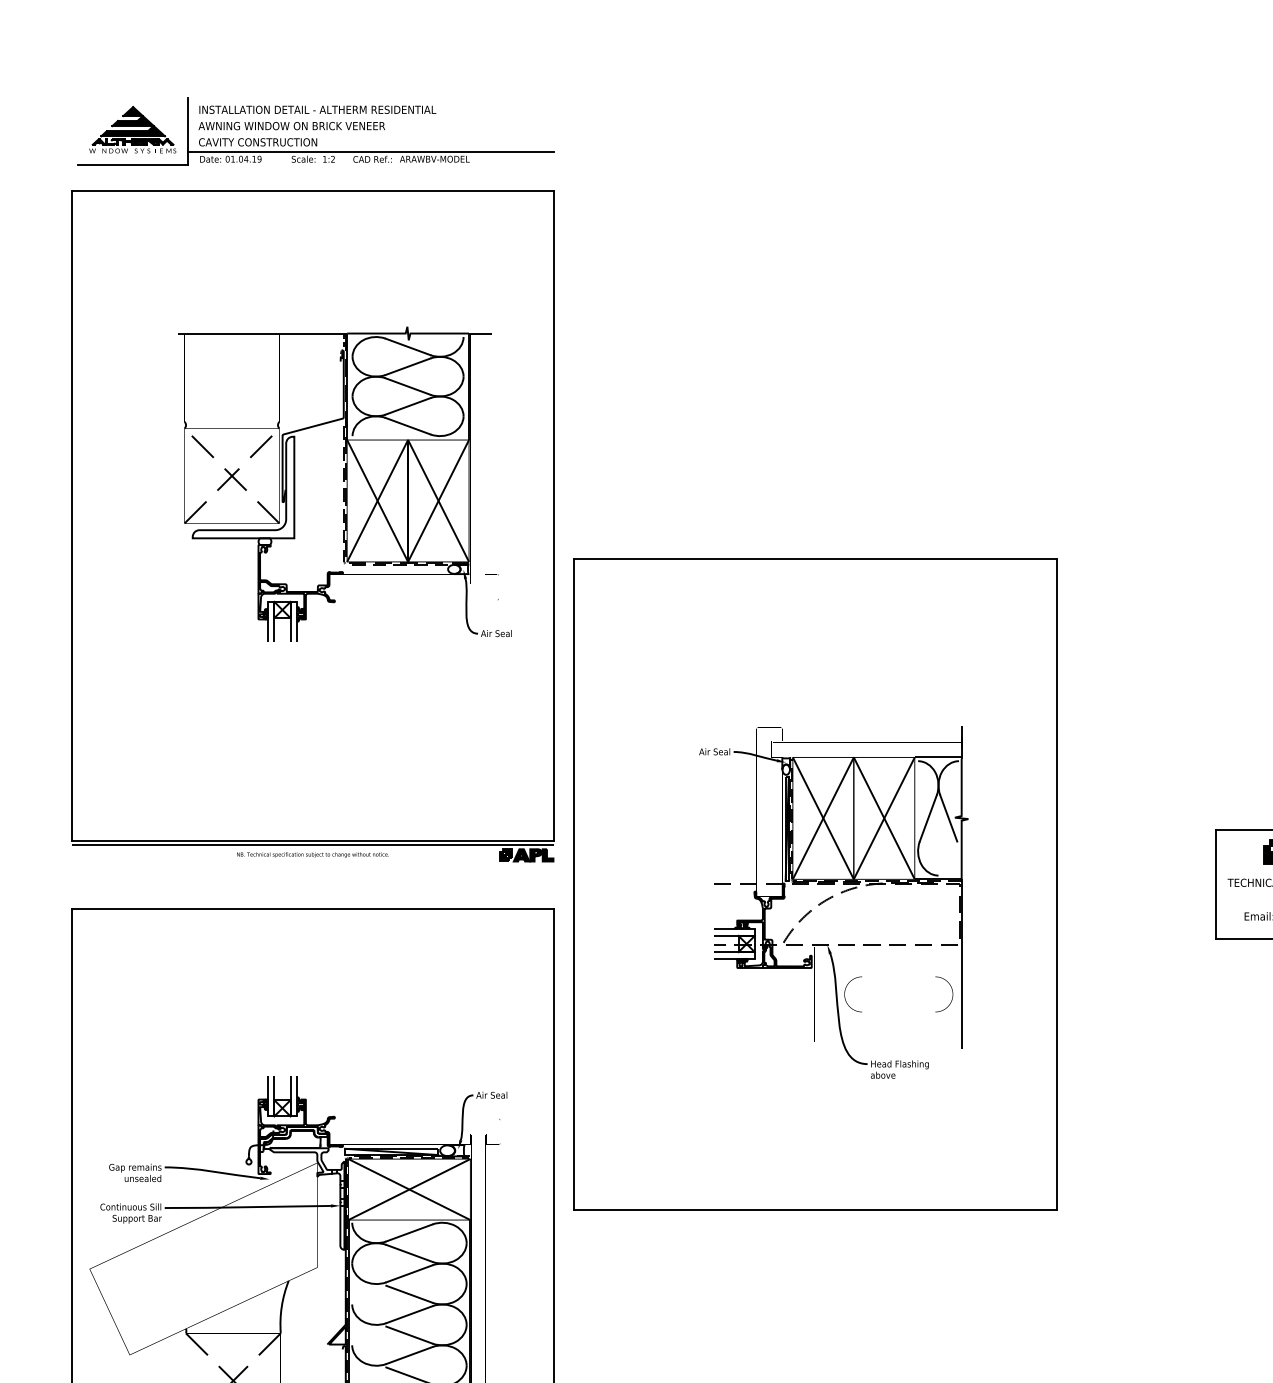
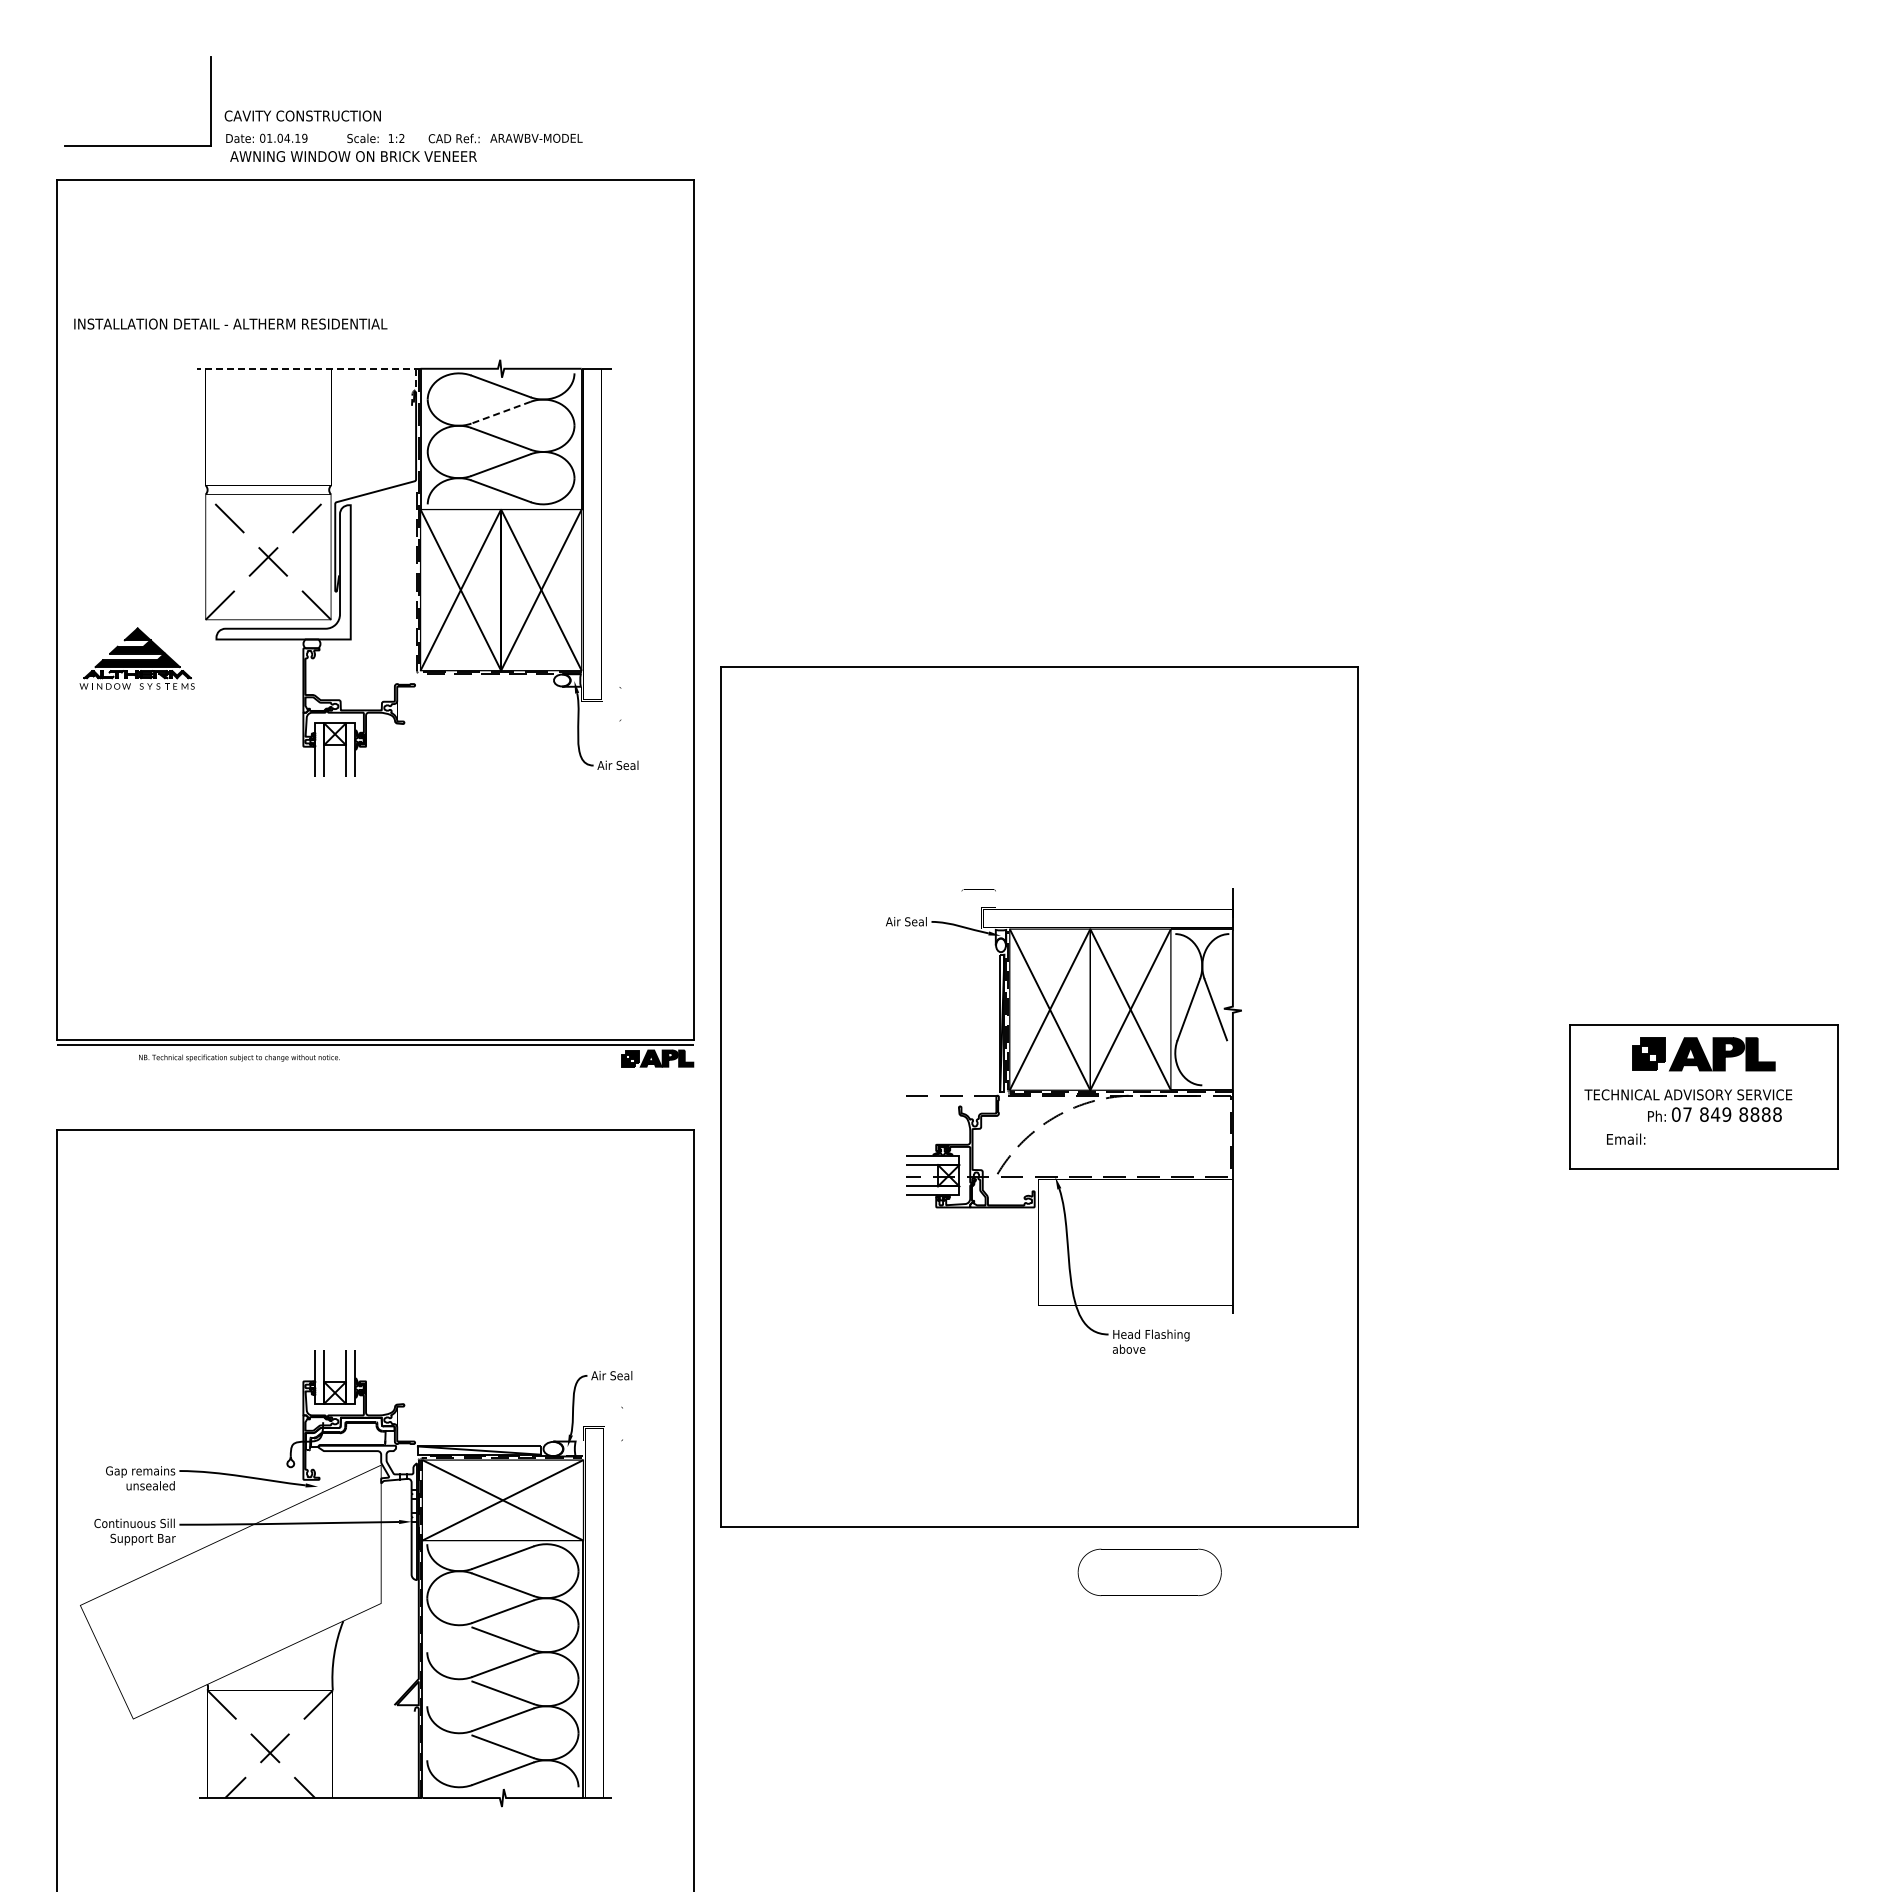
text: (317, 109) -> (230, 323), moved
text: (291, 126) -> (353, 156), moved
part: (132, 129) -> (136, 658), moved
line: (371, 151) -> (452, 128), removed
line: (262, 333) -> (308, 368), solid -> dashed
line: (408, 366) -> (501, 412), solid -> dashed
text: (313, 854) -> (239, 1057), moved
part: (898, 993) -> (1149, 1571), moved

